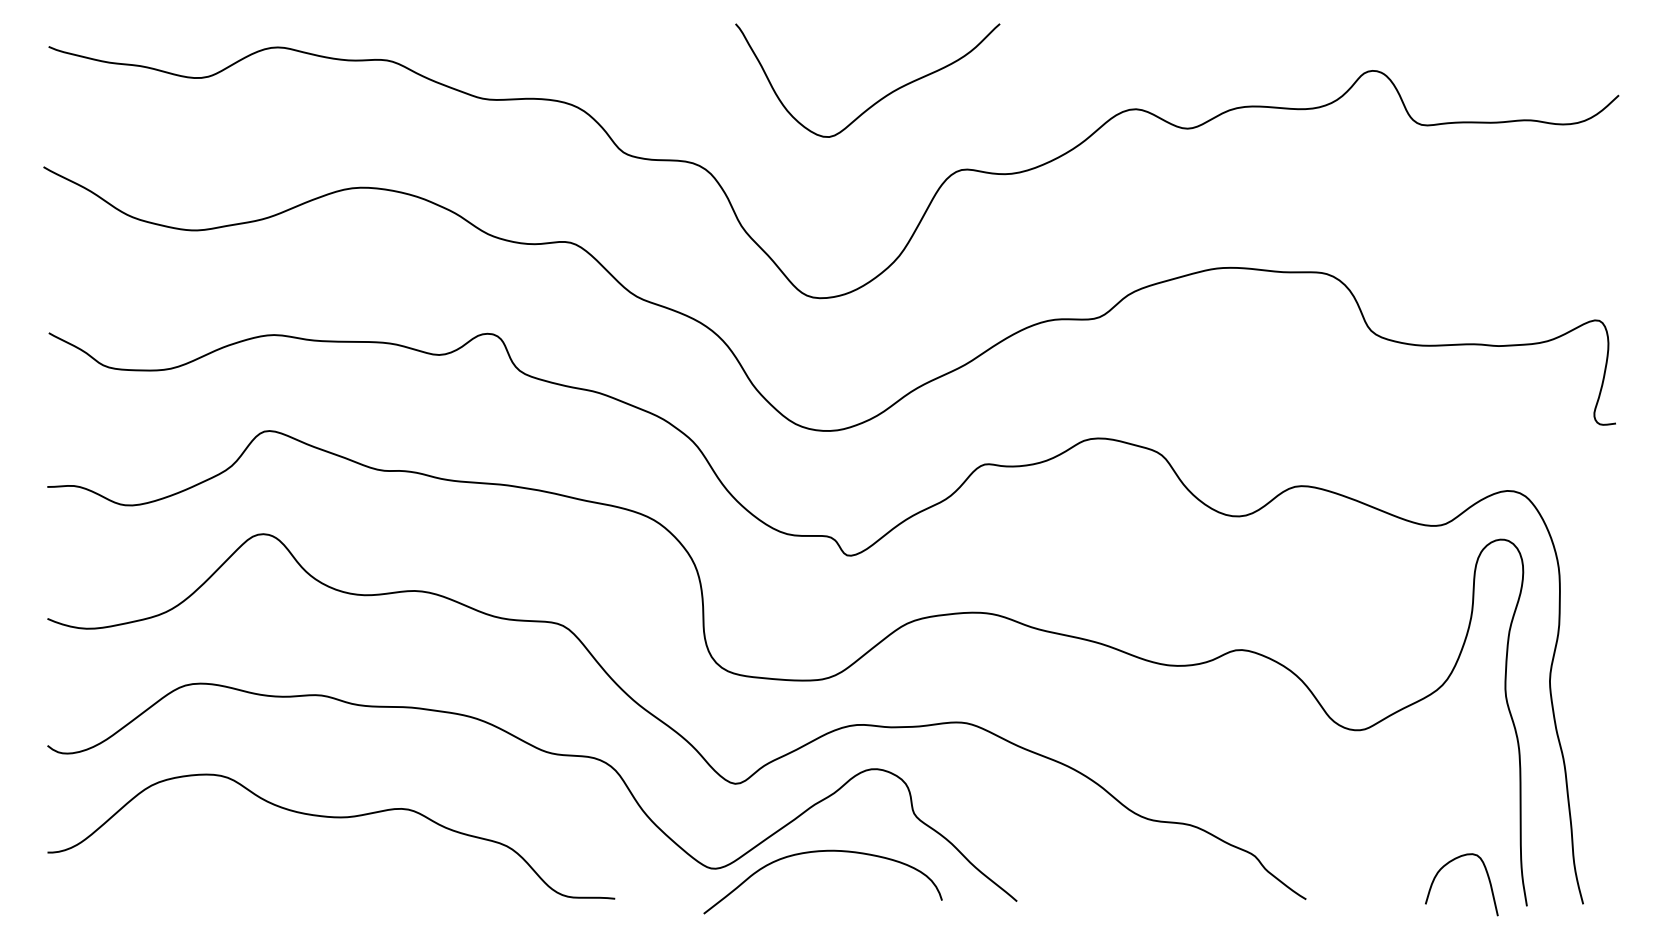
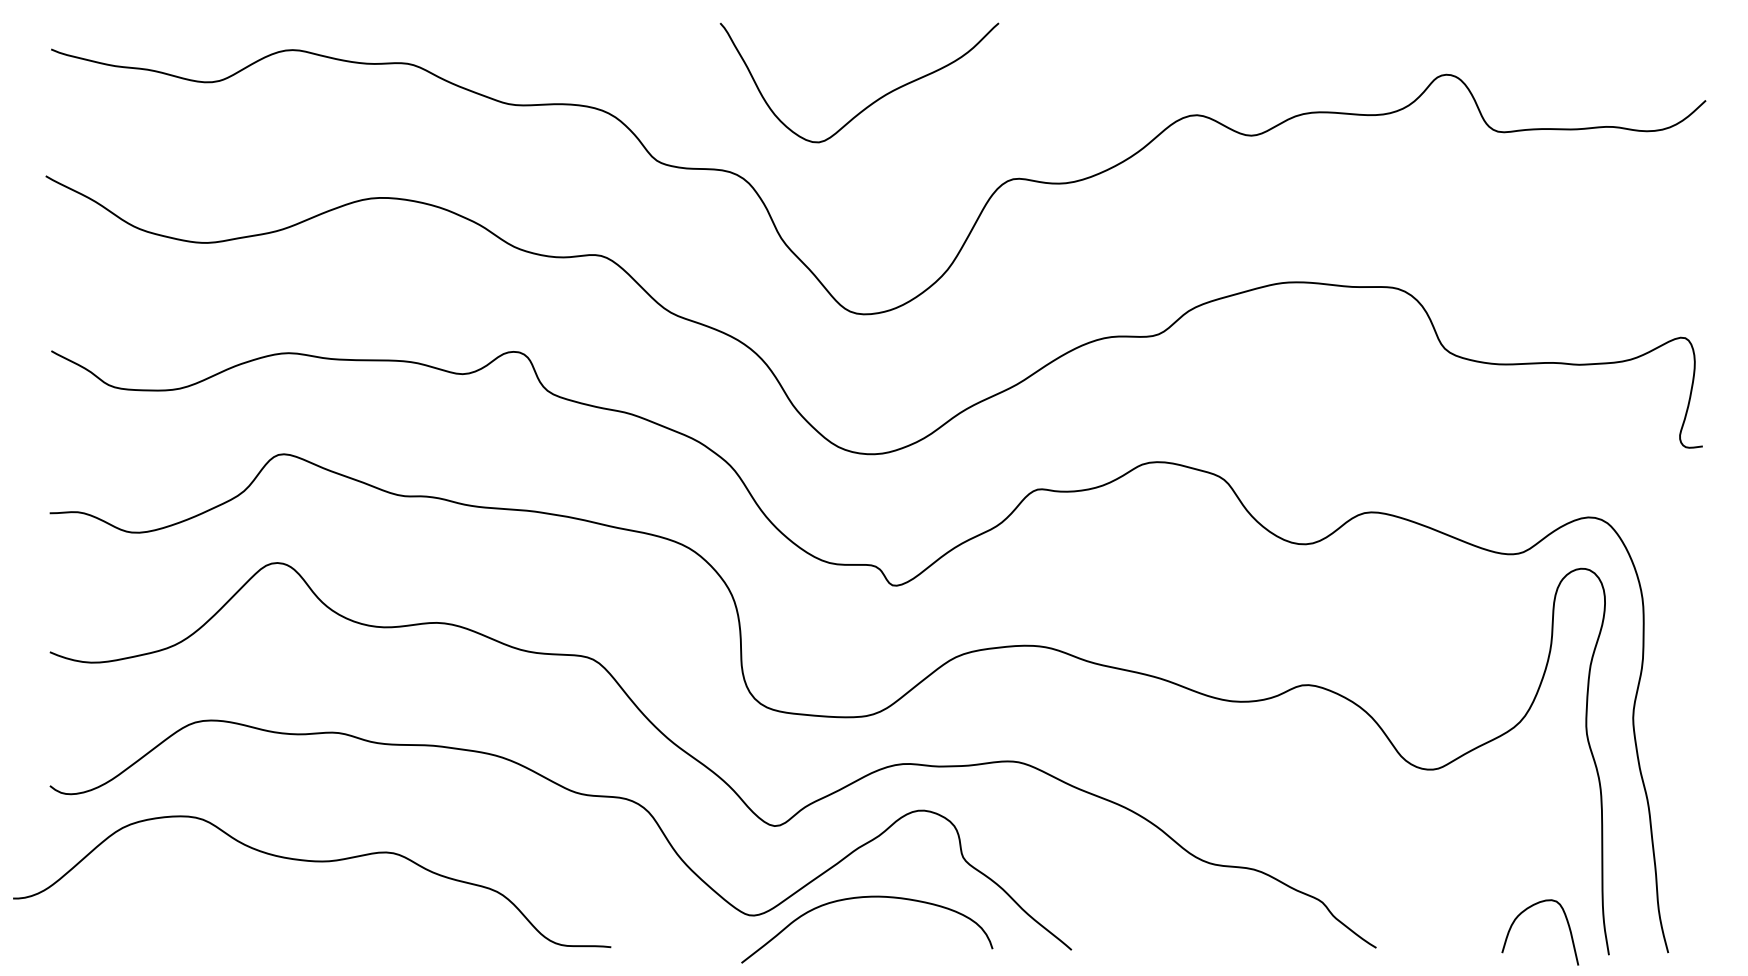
curve: (880, 98) -> (872, 101), moved
curve: (332, 818) -> (313, 862), moved

